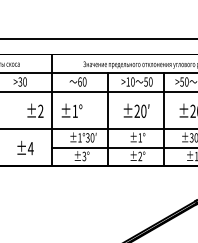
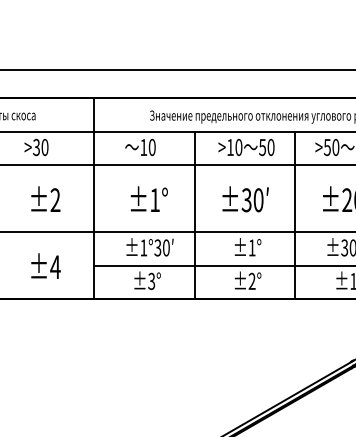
text: (79, 81) -> (142, 146), 60 -> 10
text: (35, 110) -> (45, 198), moved
text: (71, 110) -> (148, 198), moved
text: (136, 111) -> (245, 200), ±20 -> ±30

